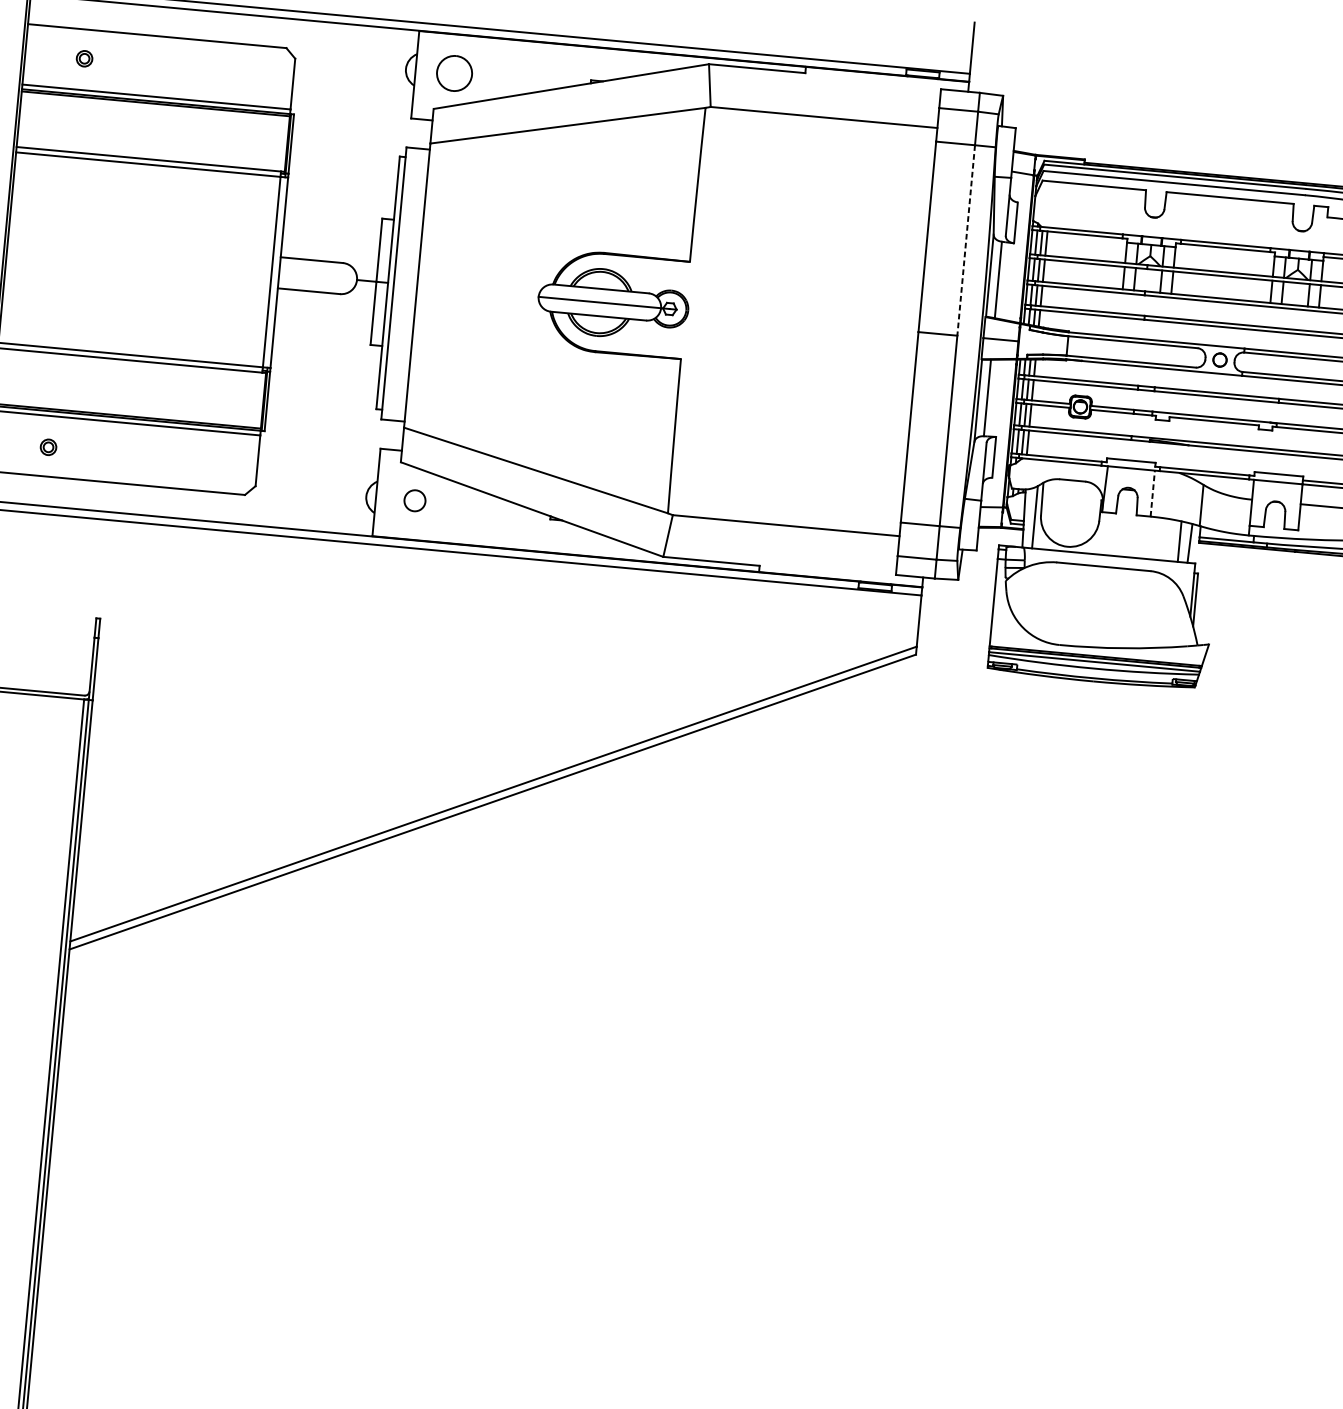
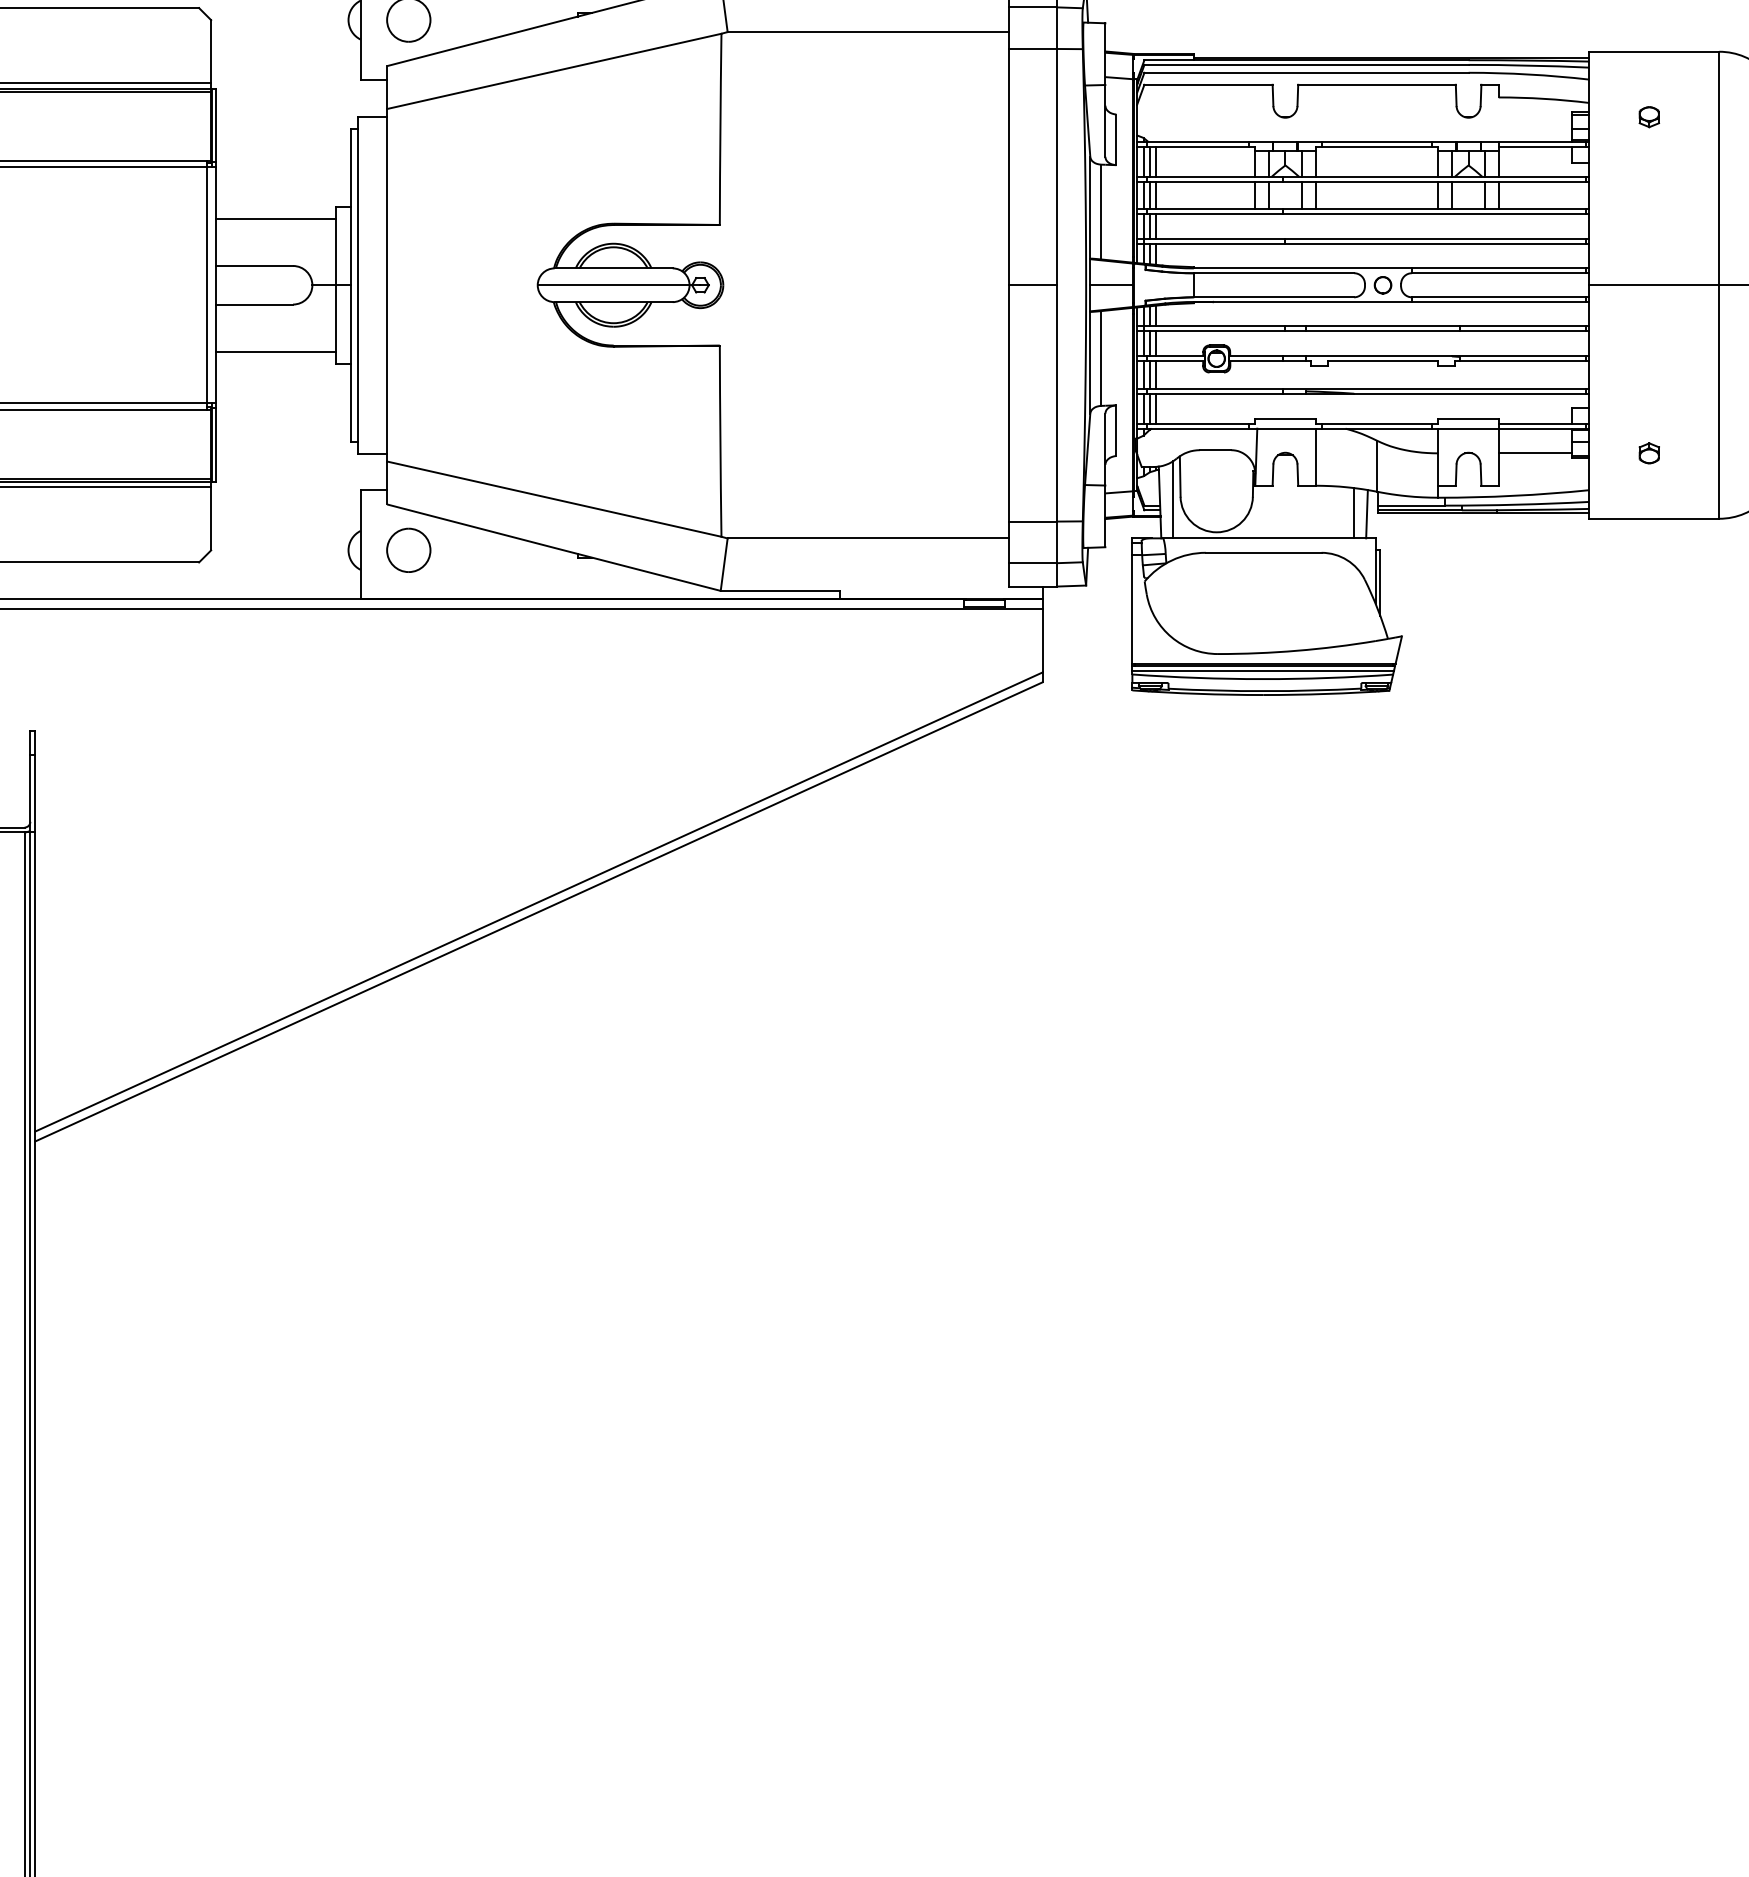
line: (332, 223) -> (275, 218), added
line: (966, 240) -> (1057, 167), dashed -> solid
line: (322, 330) -> (275, 351), added
line: (1152, 493) -> (1315, 457), dashed -> solid
part: (414, 500) -> (408, 549), size x1.67

